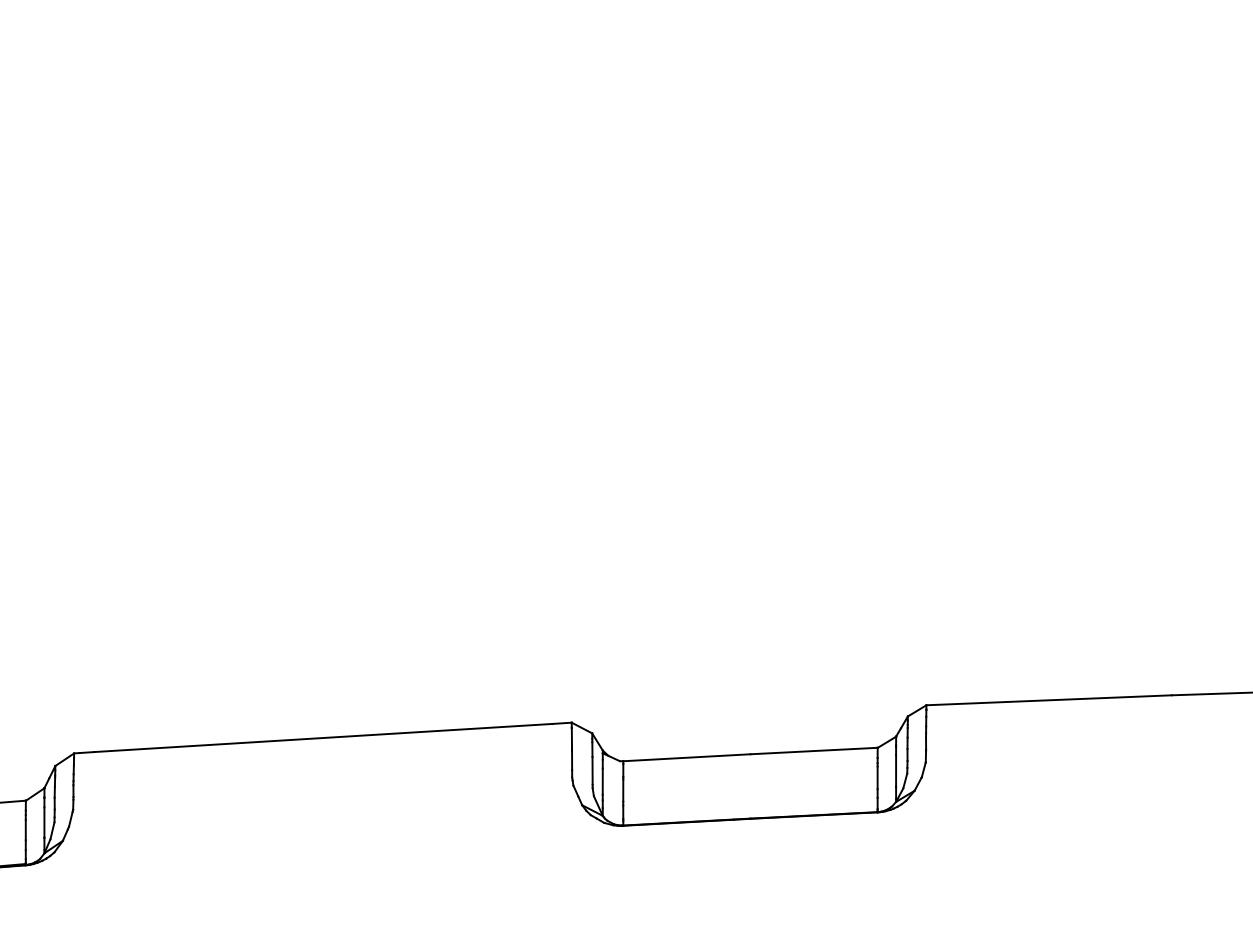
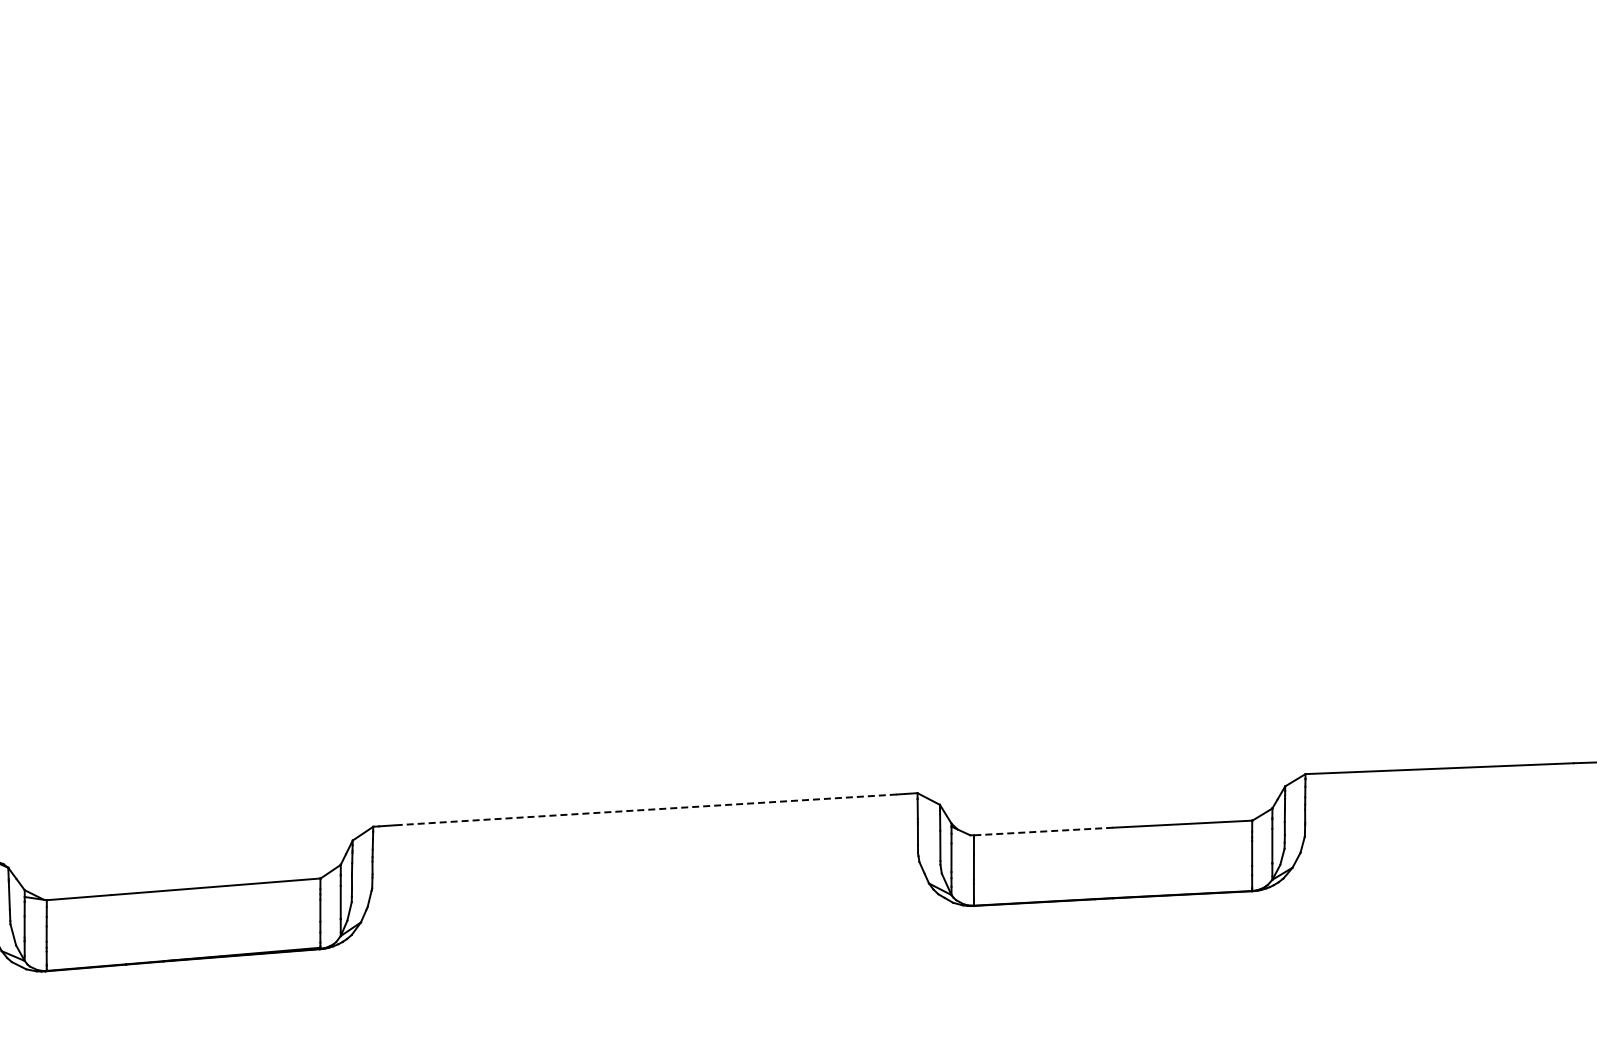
line: (323, 737) -> (645, 809), solid -> dashed
line: (686, 757) -> (1043, 831), solid -> dashed

